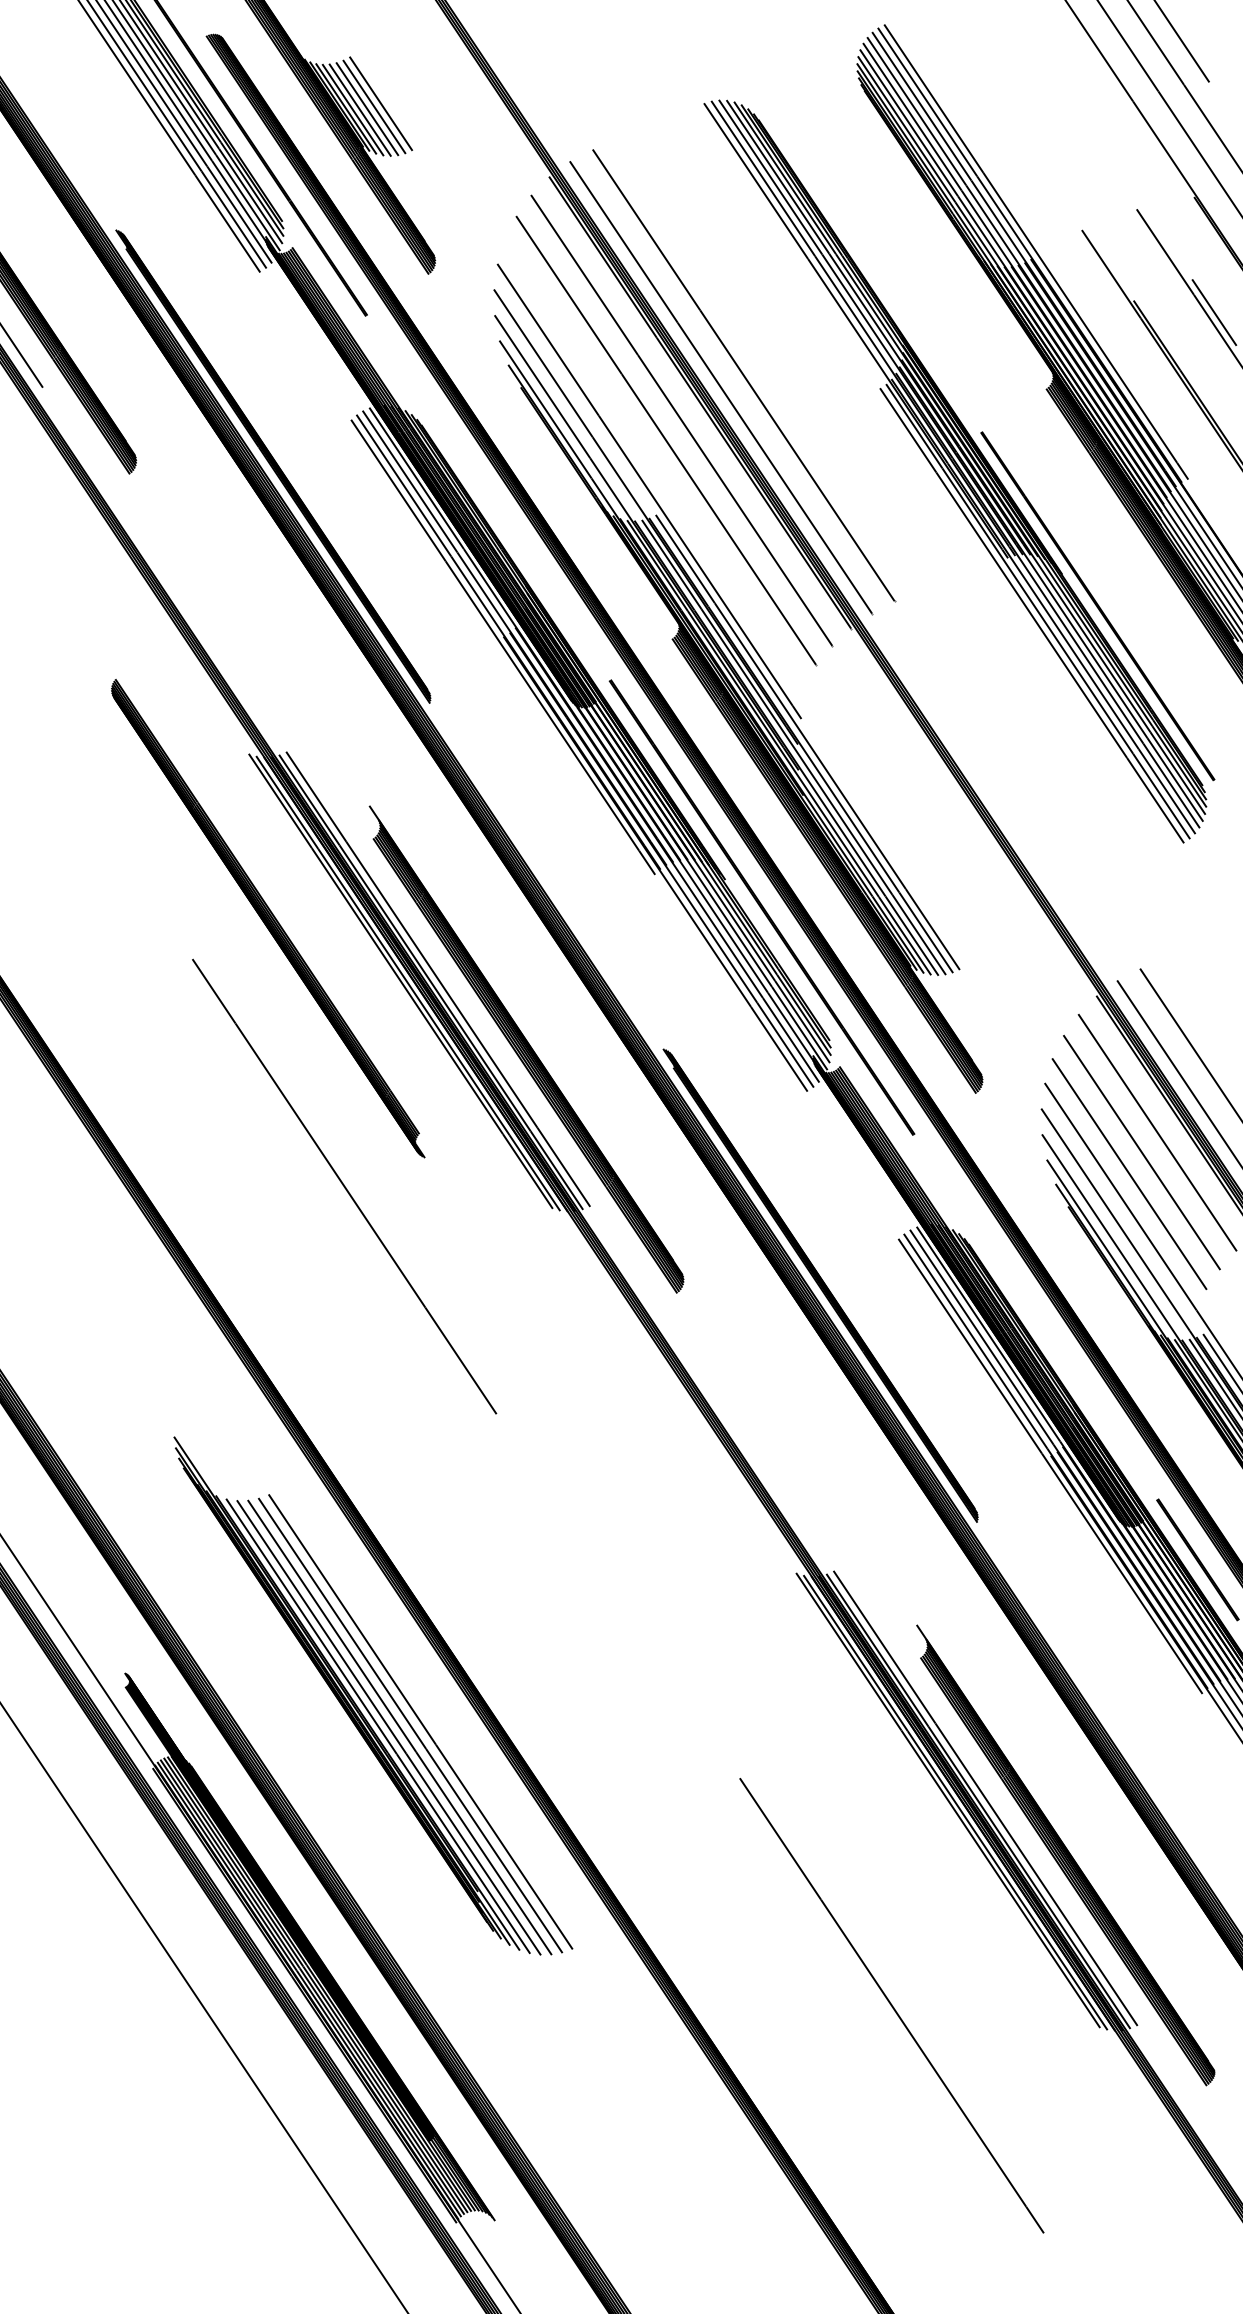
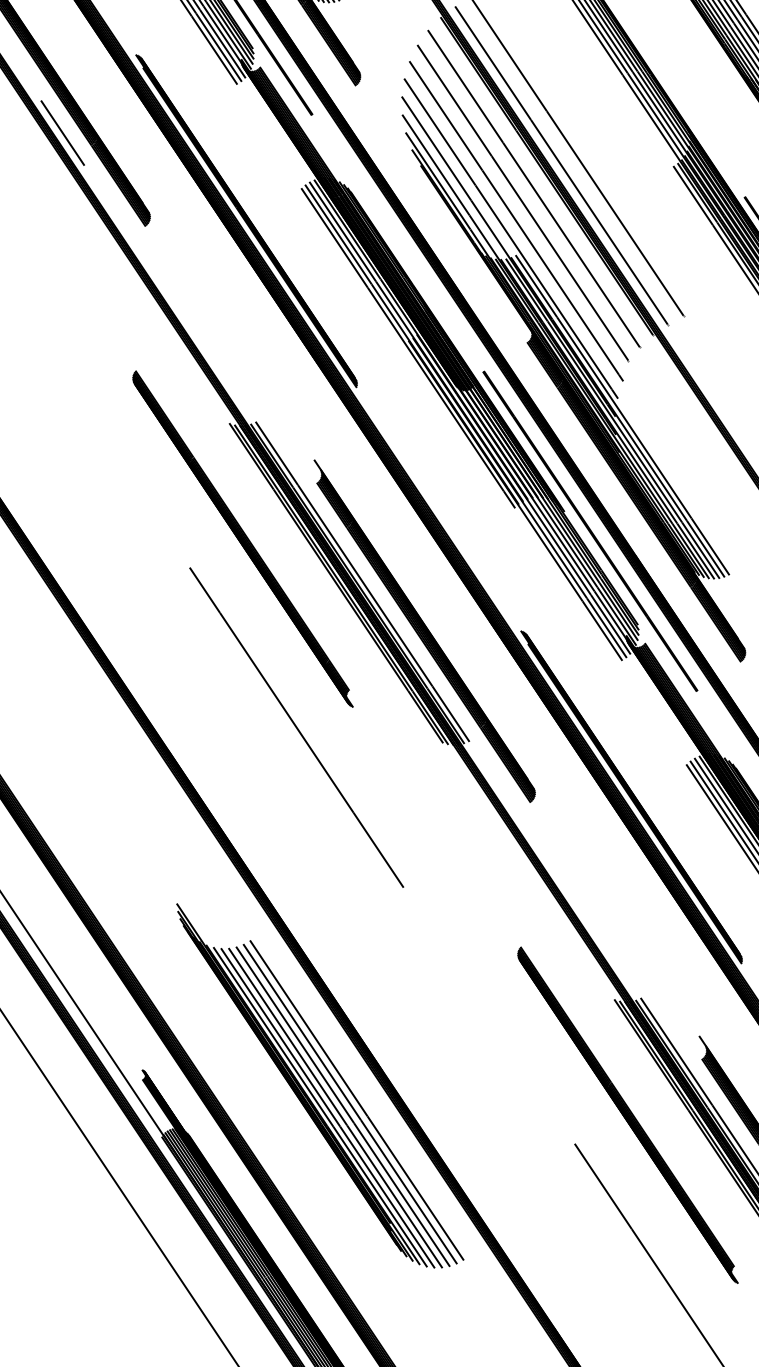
line: (656, 466) -> (516, 221), added
line: (429, 1716) -> (356, 1100), added
part: (815, 1737) -> (627, 1115), added

